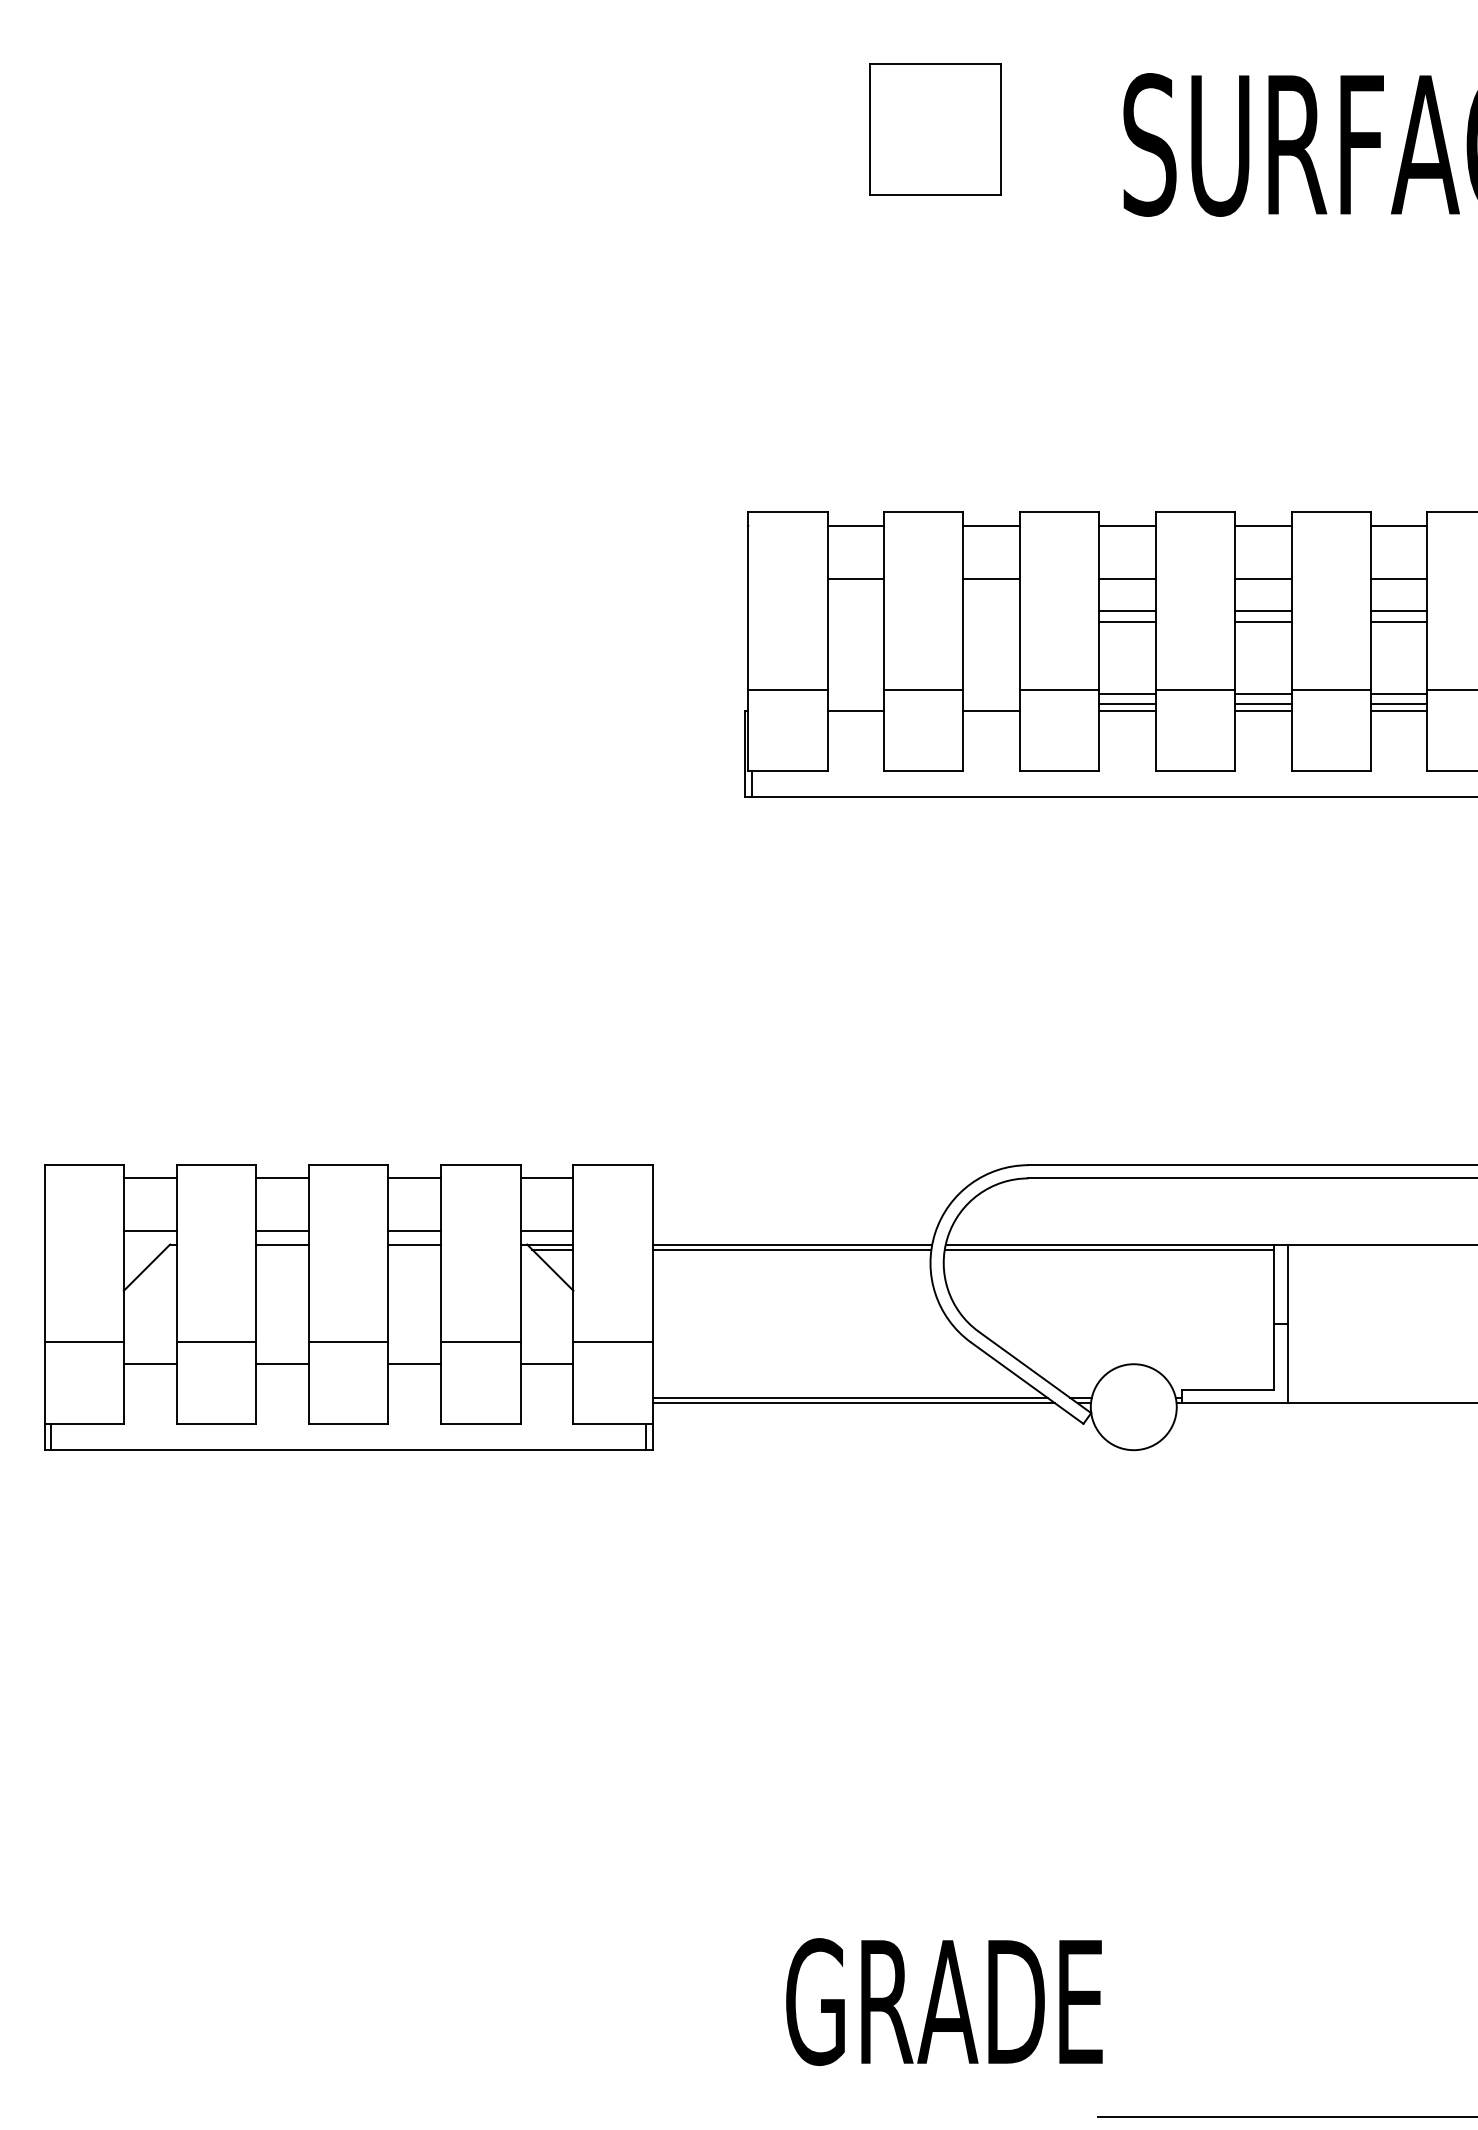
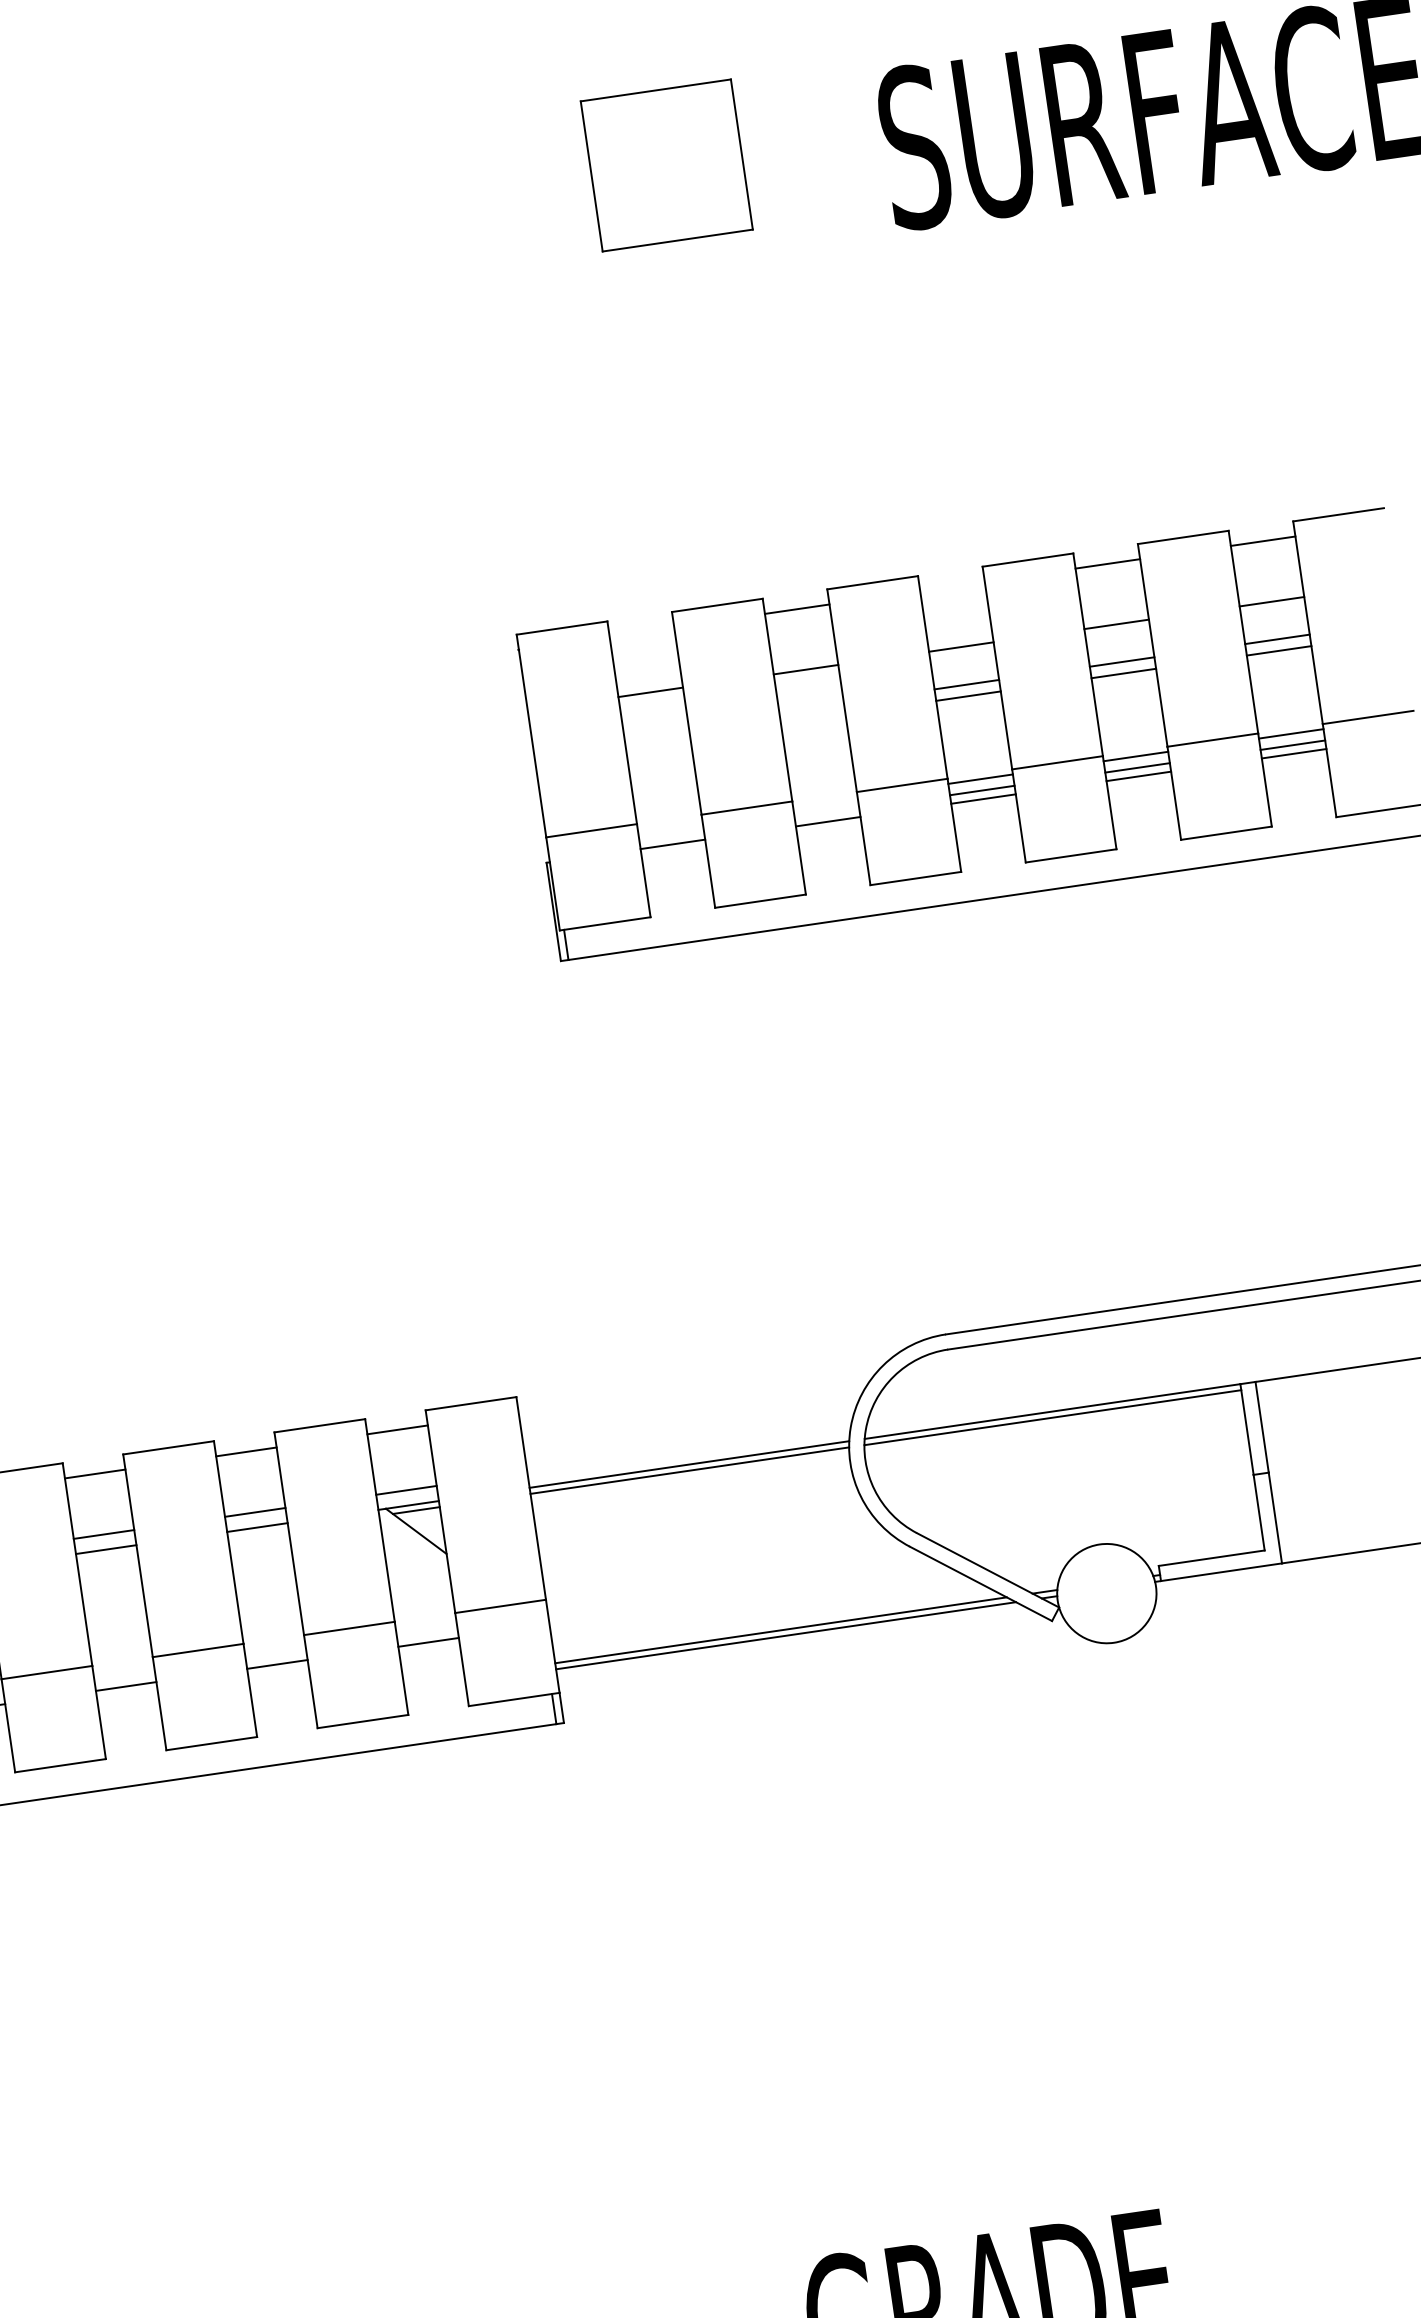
line: (855, 525) -> (641, 631), removed
line: (1127, 525) -> (952, 586), removed

